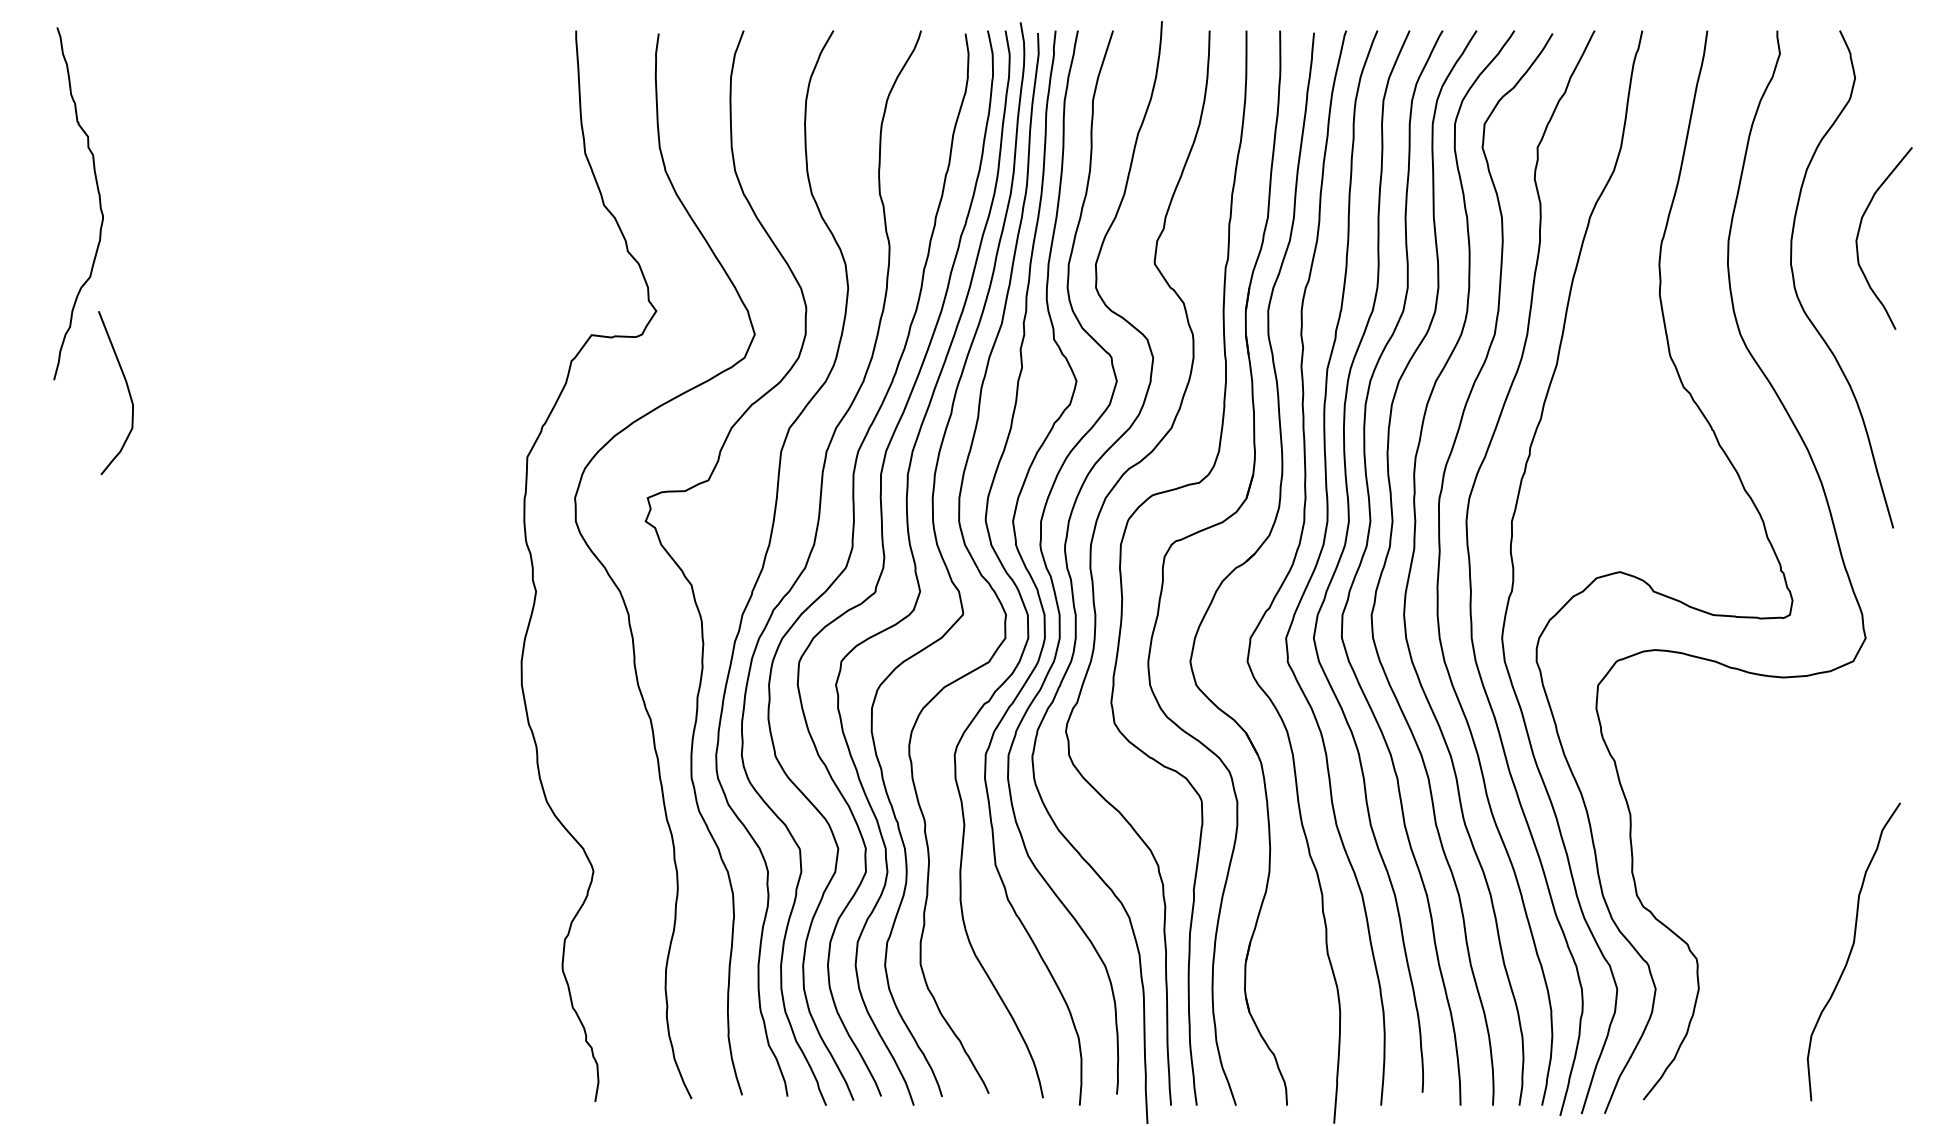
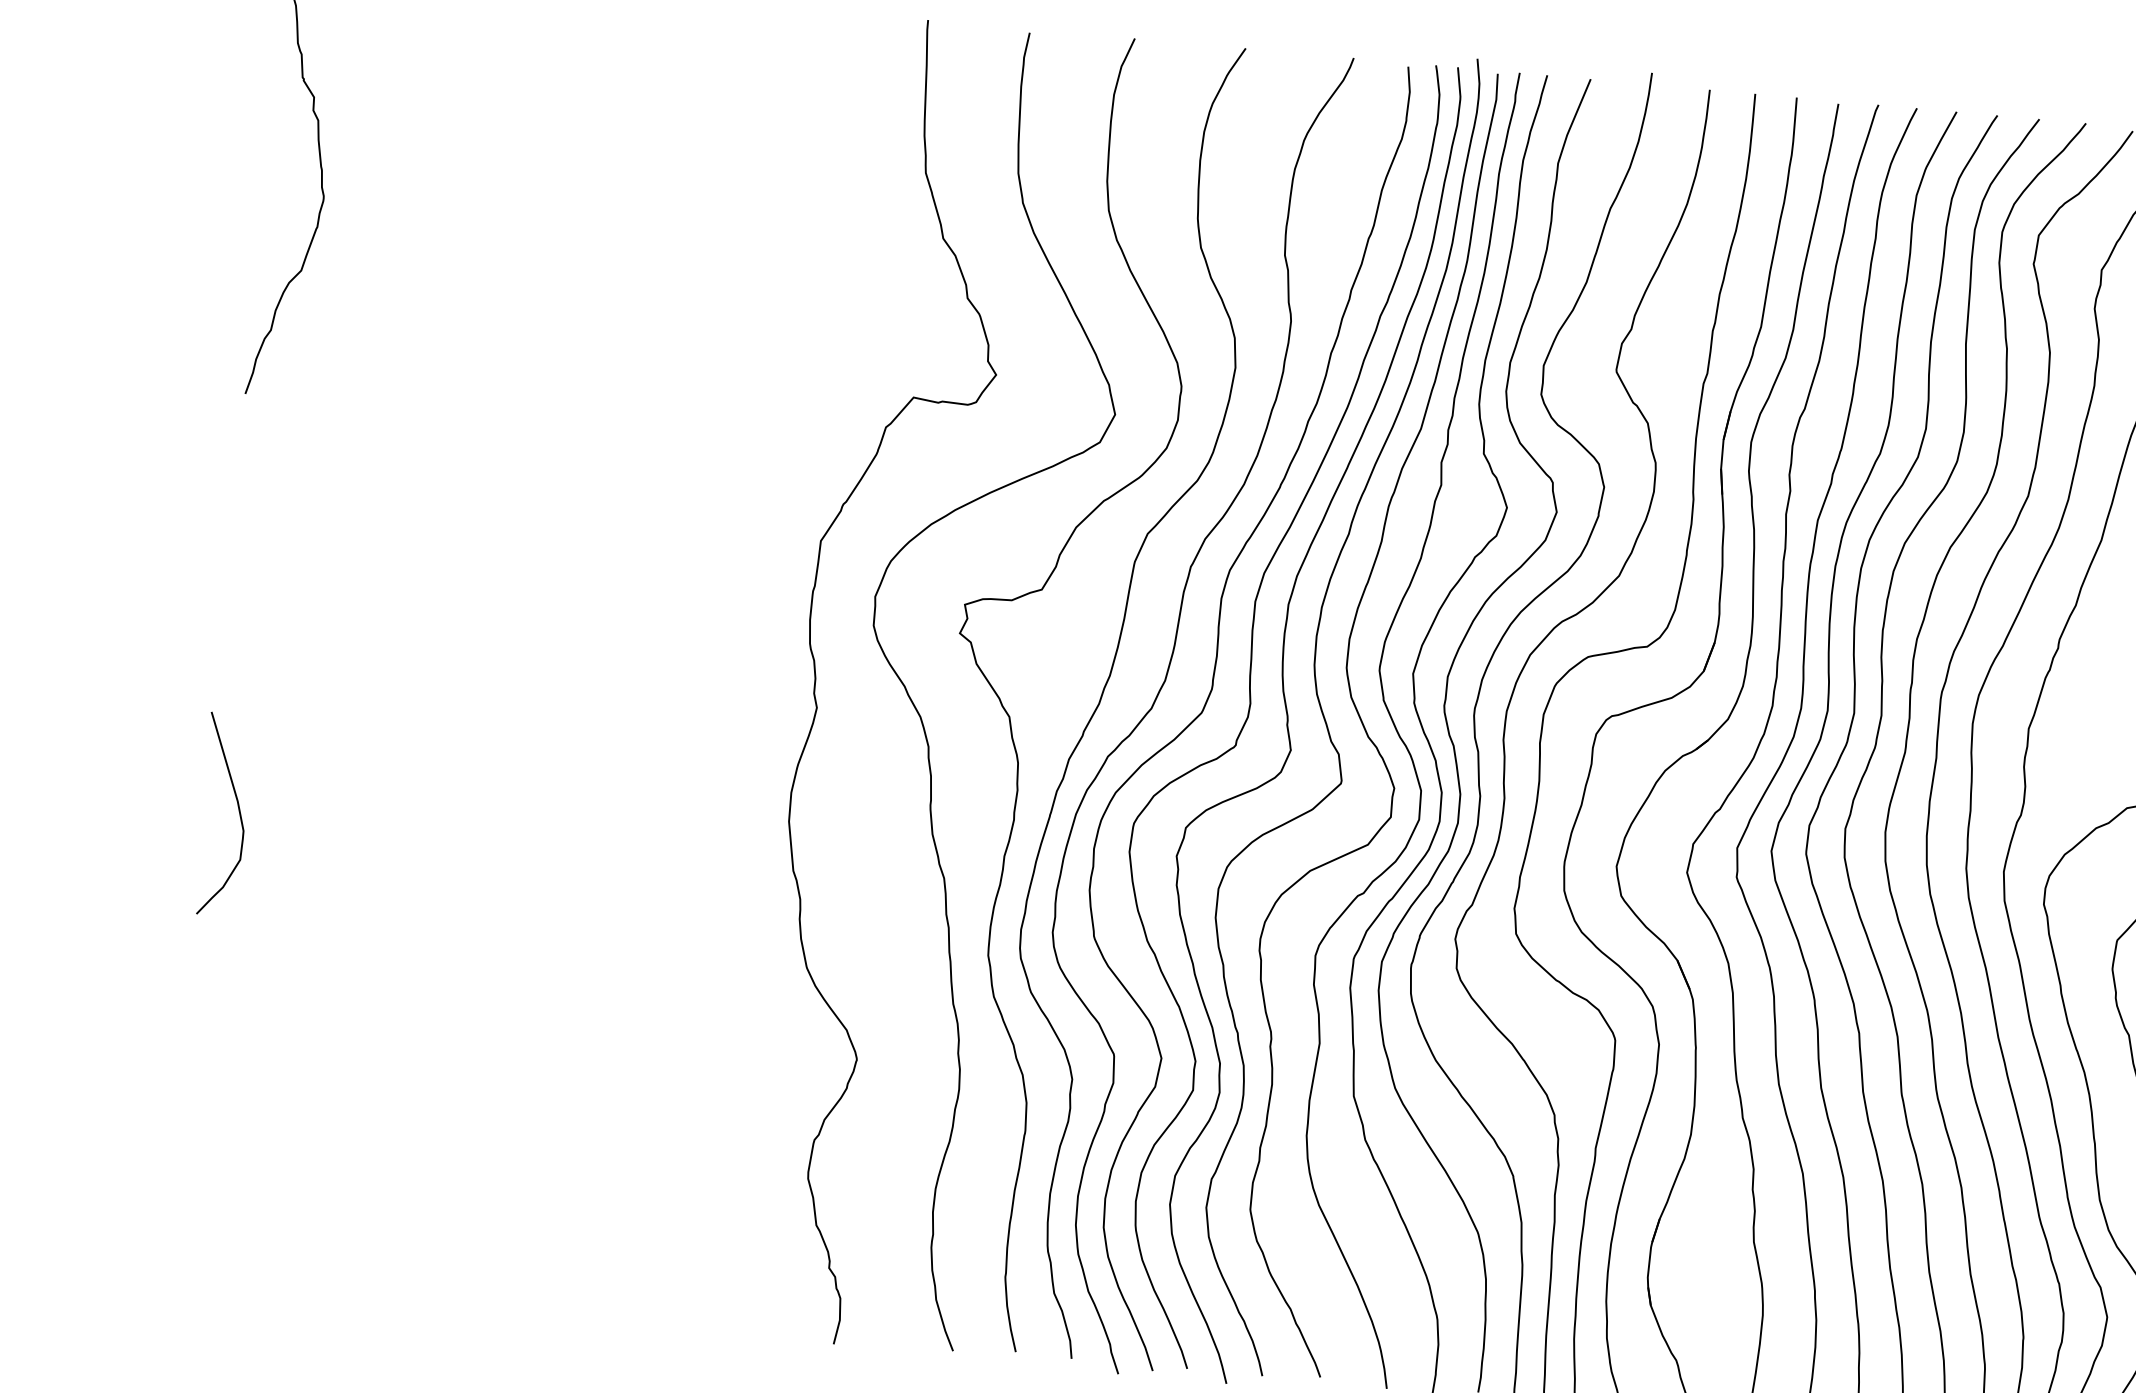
curve: (127, 390) -> (238, 812), moved

